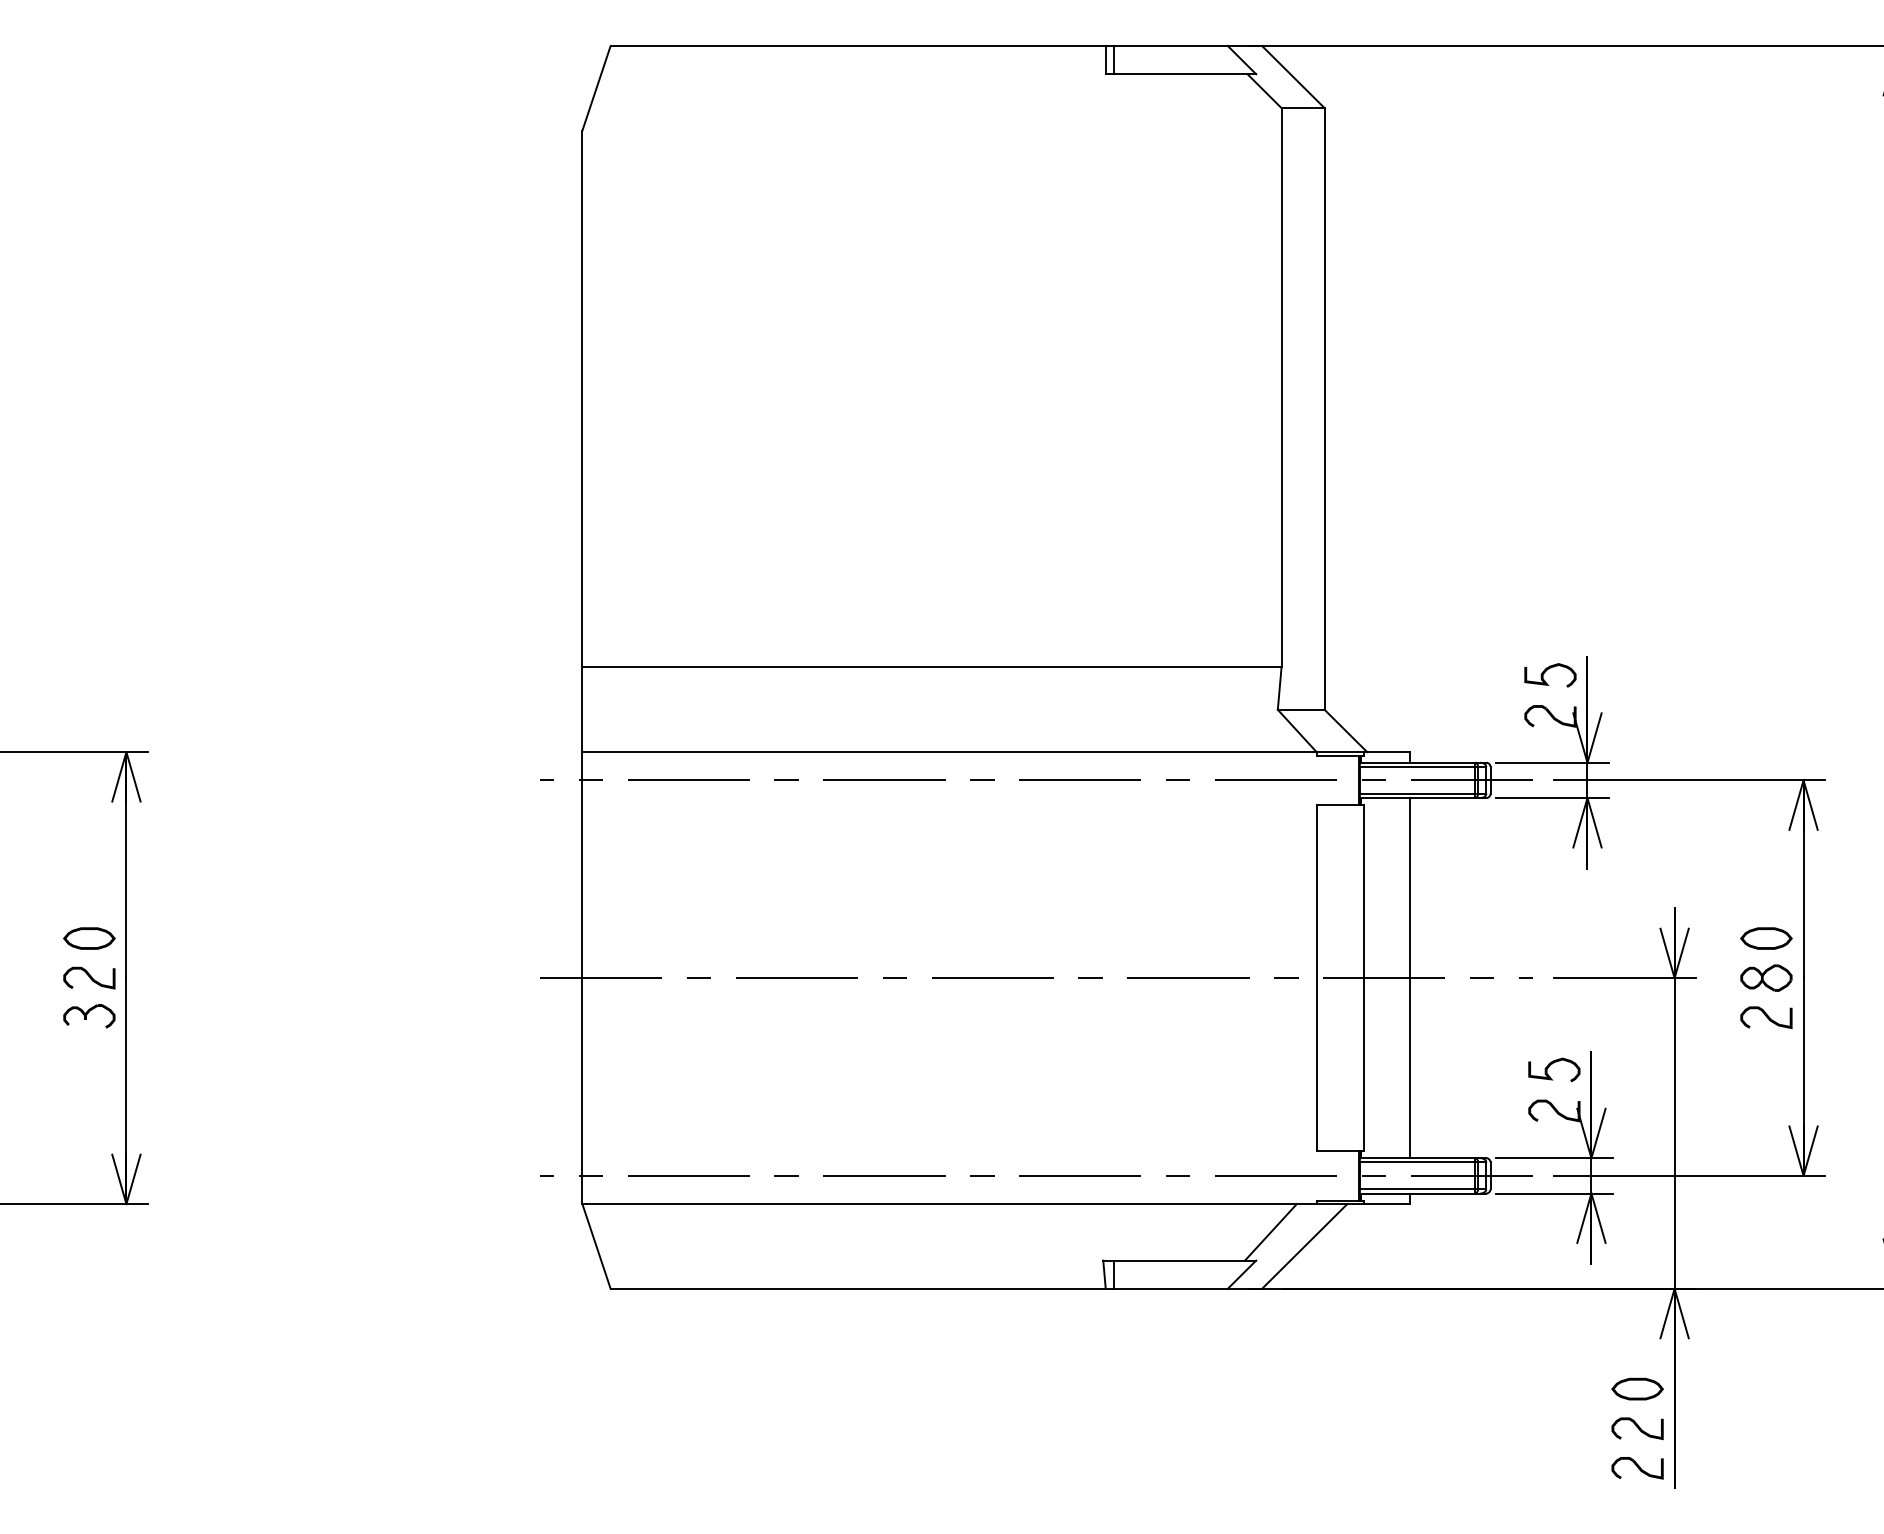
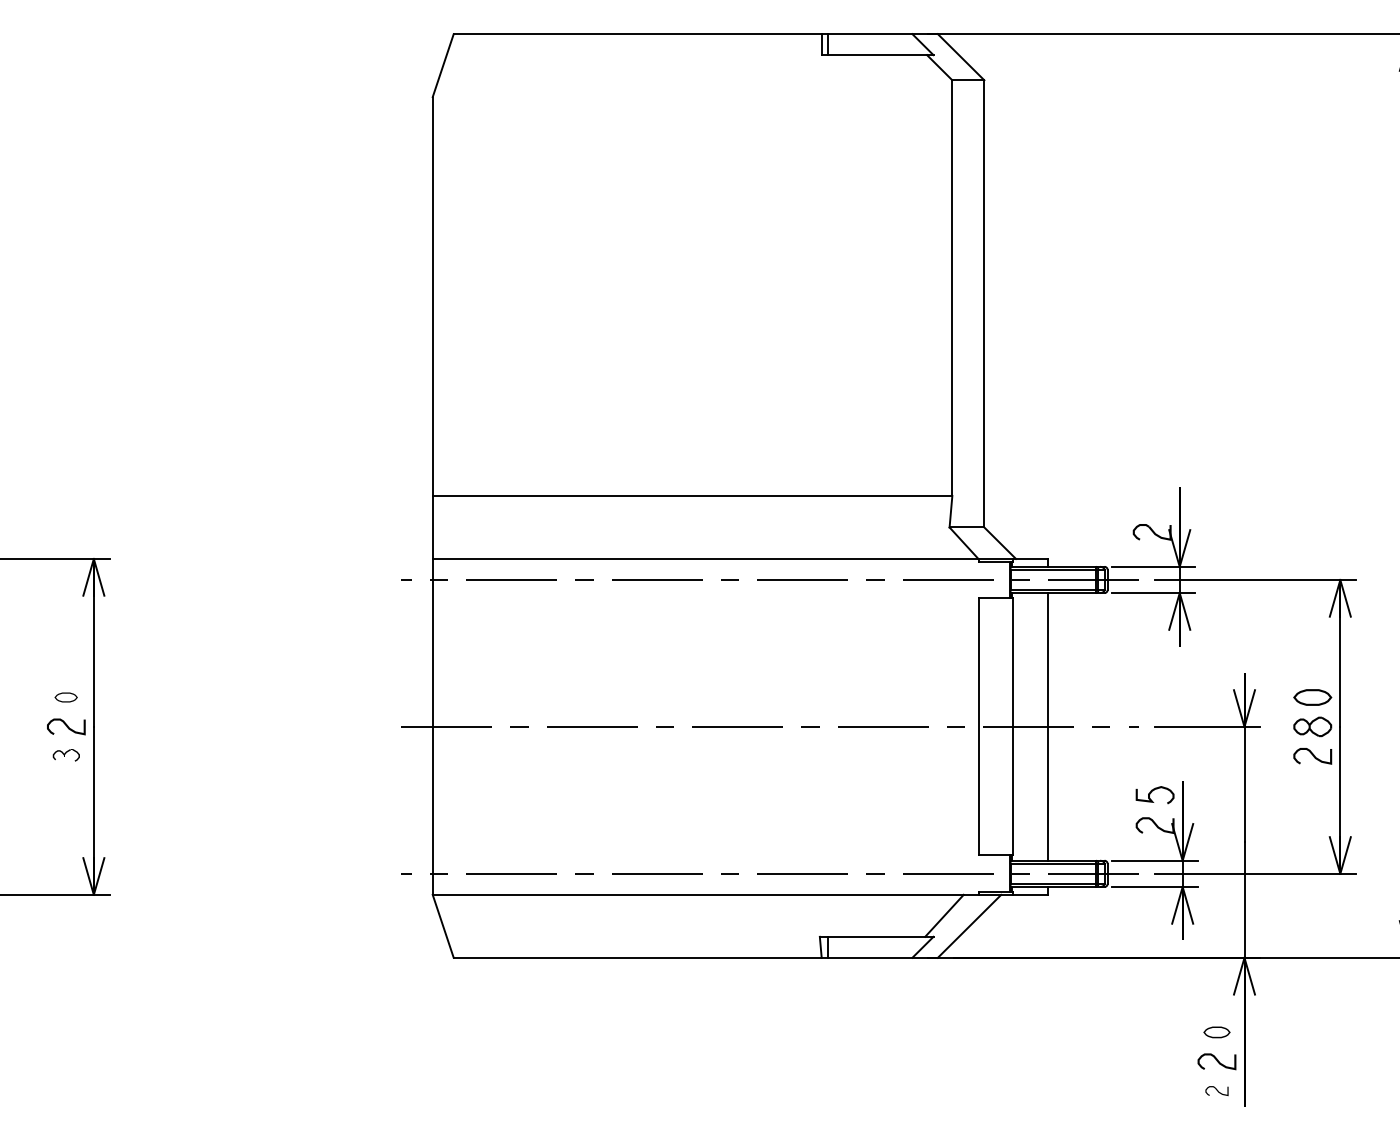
curve: (1546, 670) -> (1149, 498), removed
part: (88, 938) -> (65, 697), size x0.6
part: (89, 1016) -> (66, 755), size x0.7
part: (1636, 1389) -> (1216, 1032), size x0.7
part: (1636, 1467) -> (1216, 1090), size x0.6

